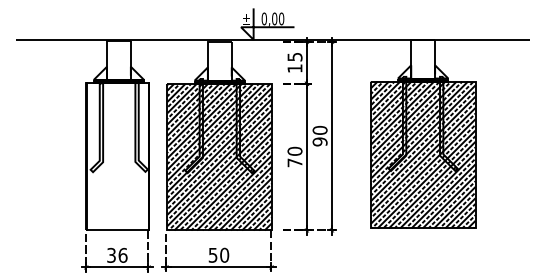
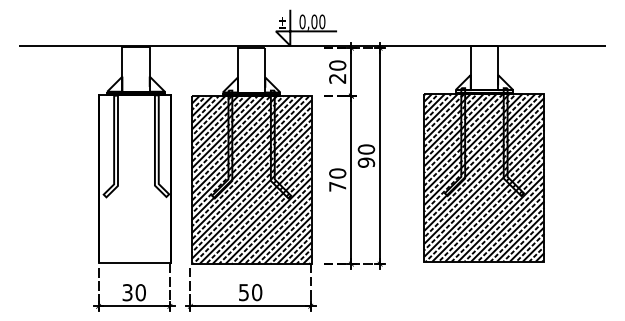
text: (294, 62) -> (337, 71), 15 -> 20
text: (122, 254) -> (140, 291), 36 -> 30

